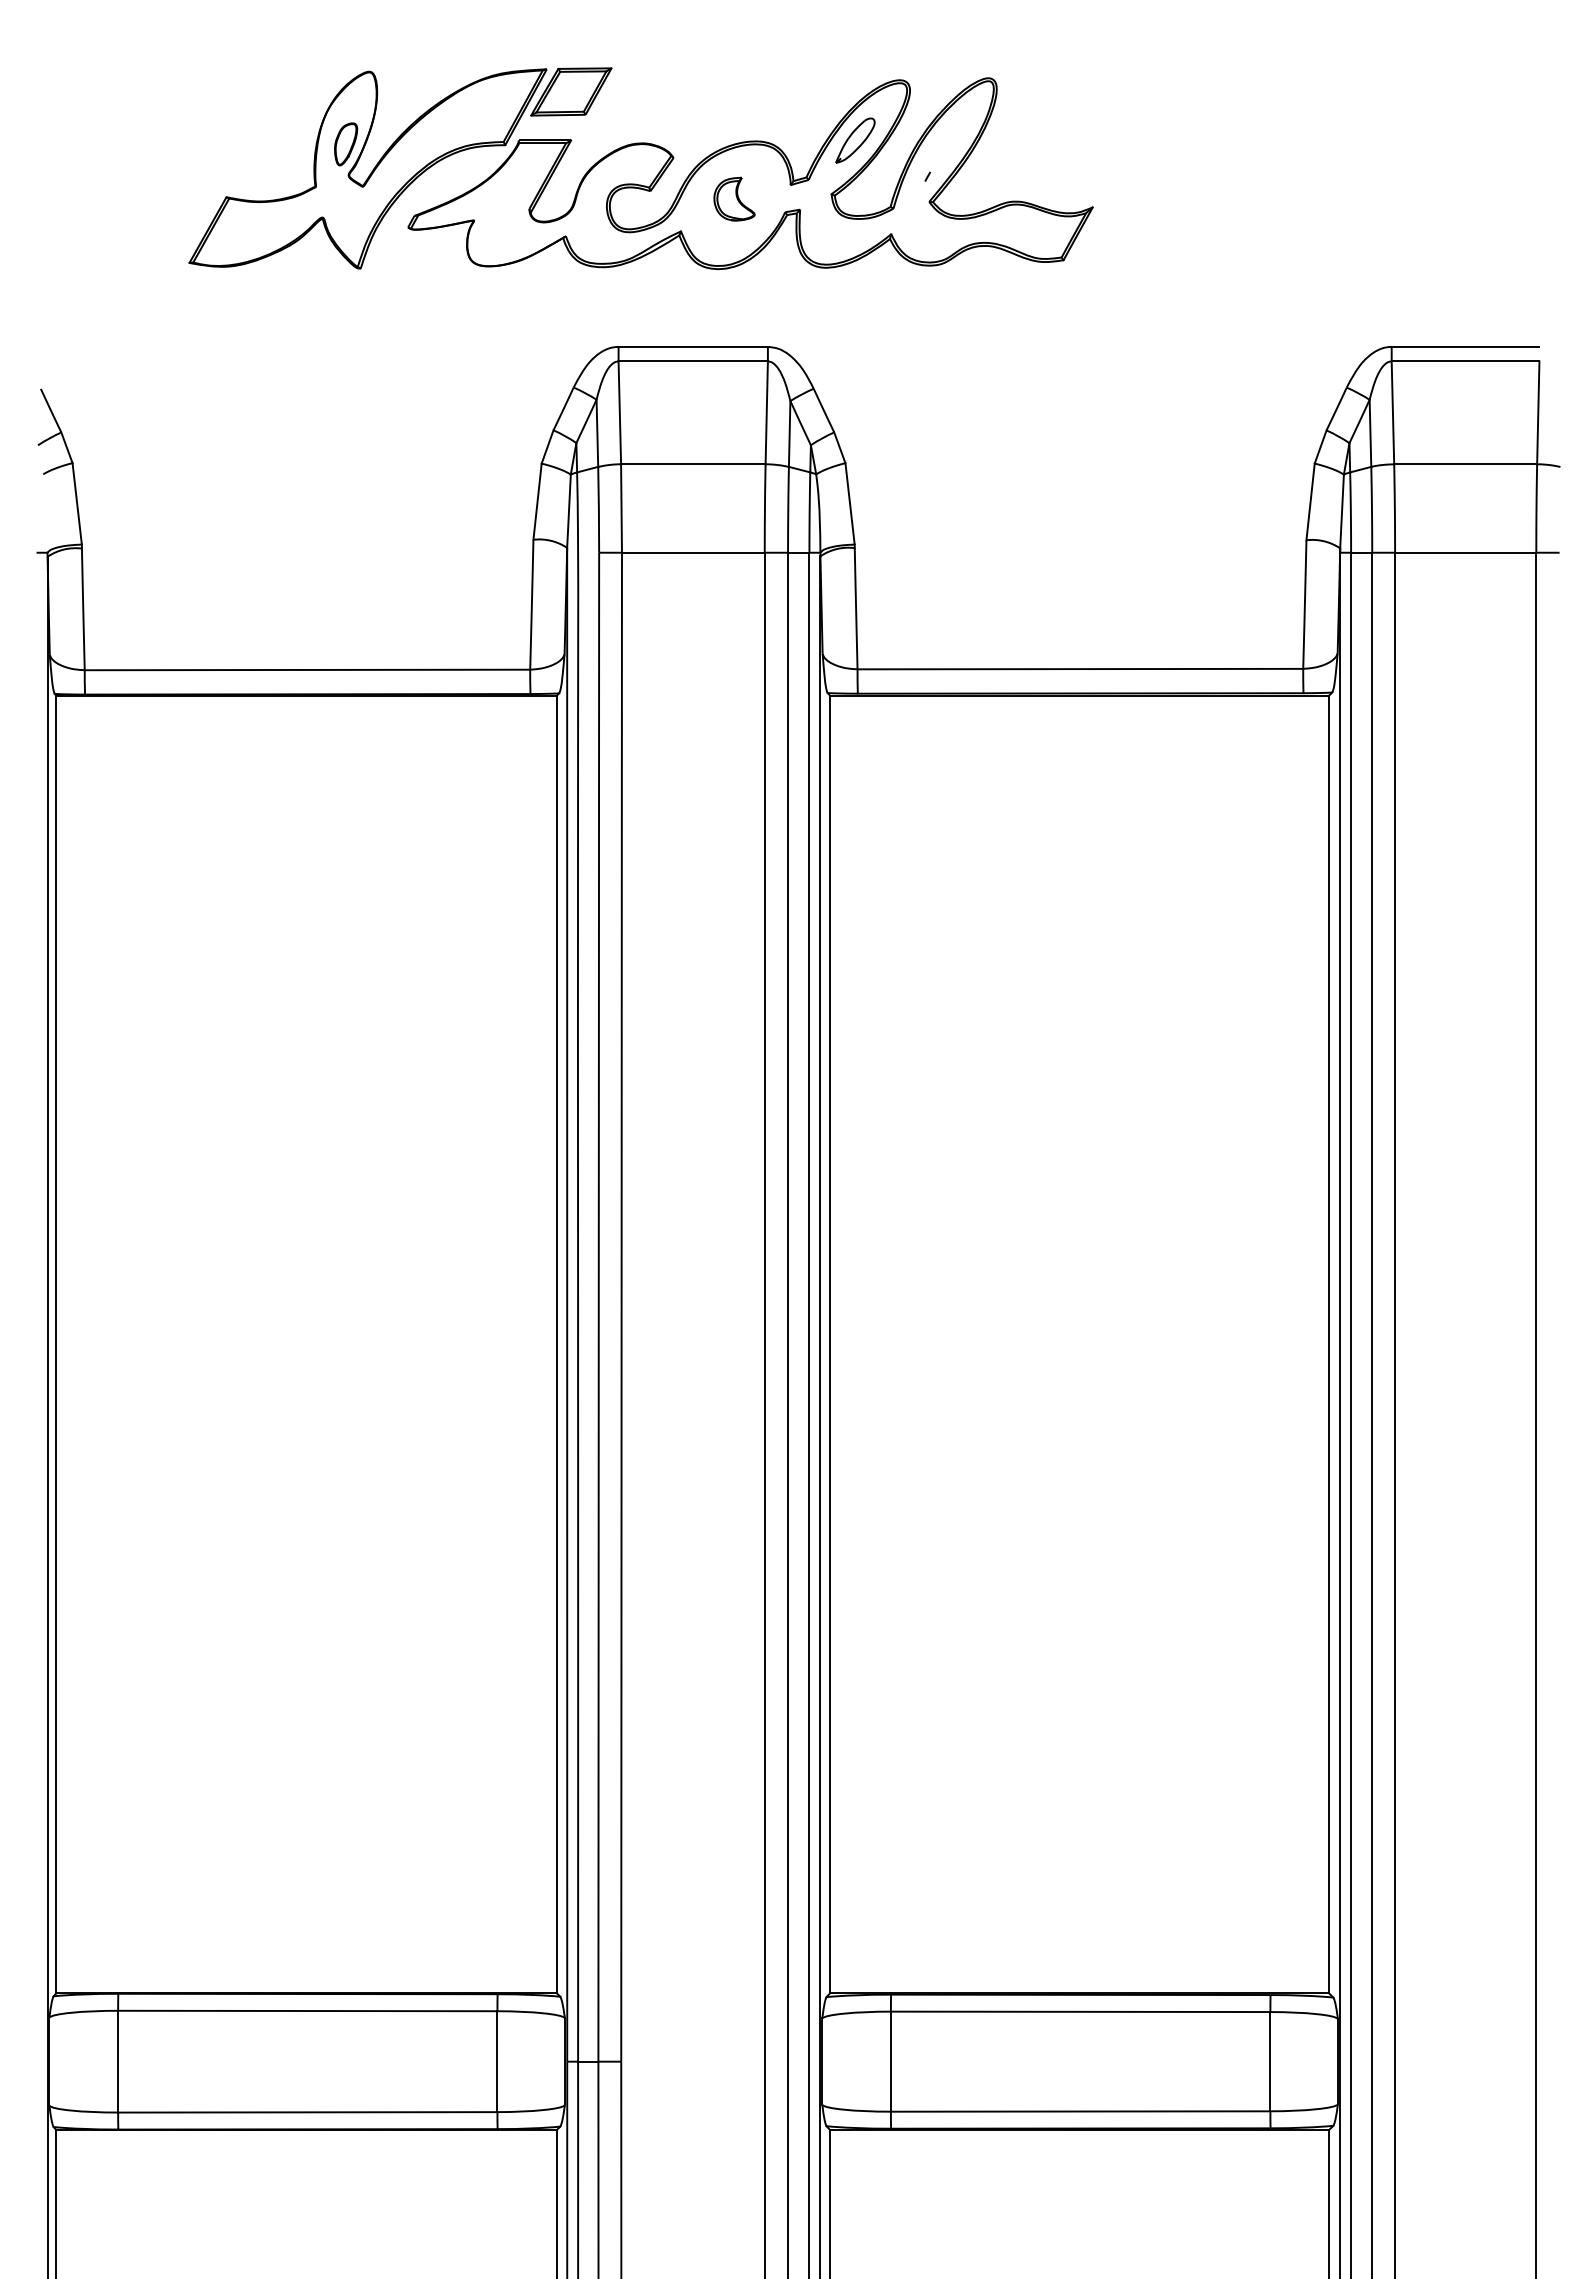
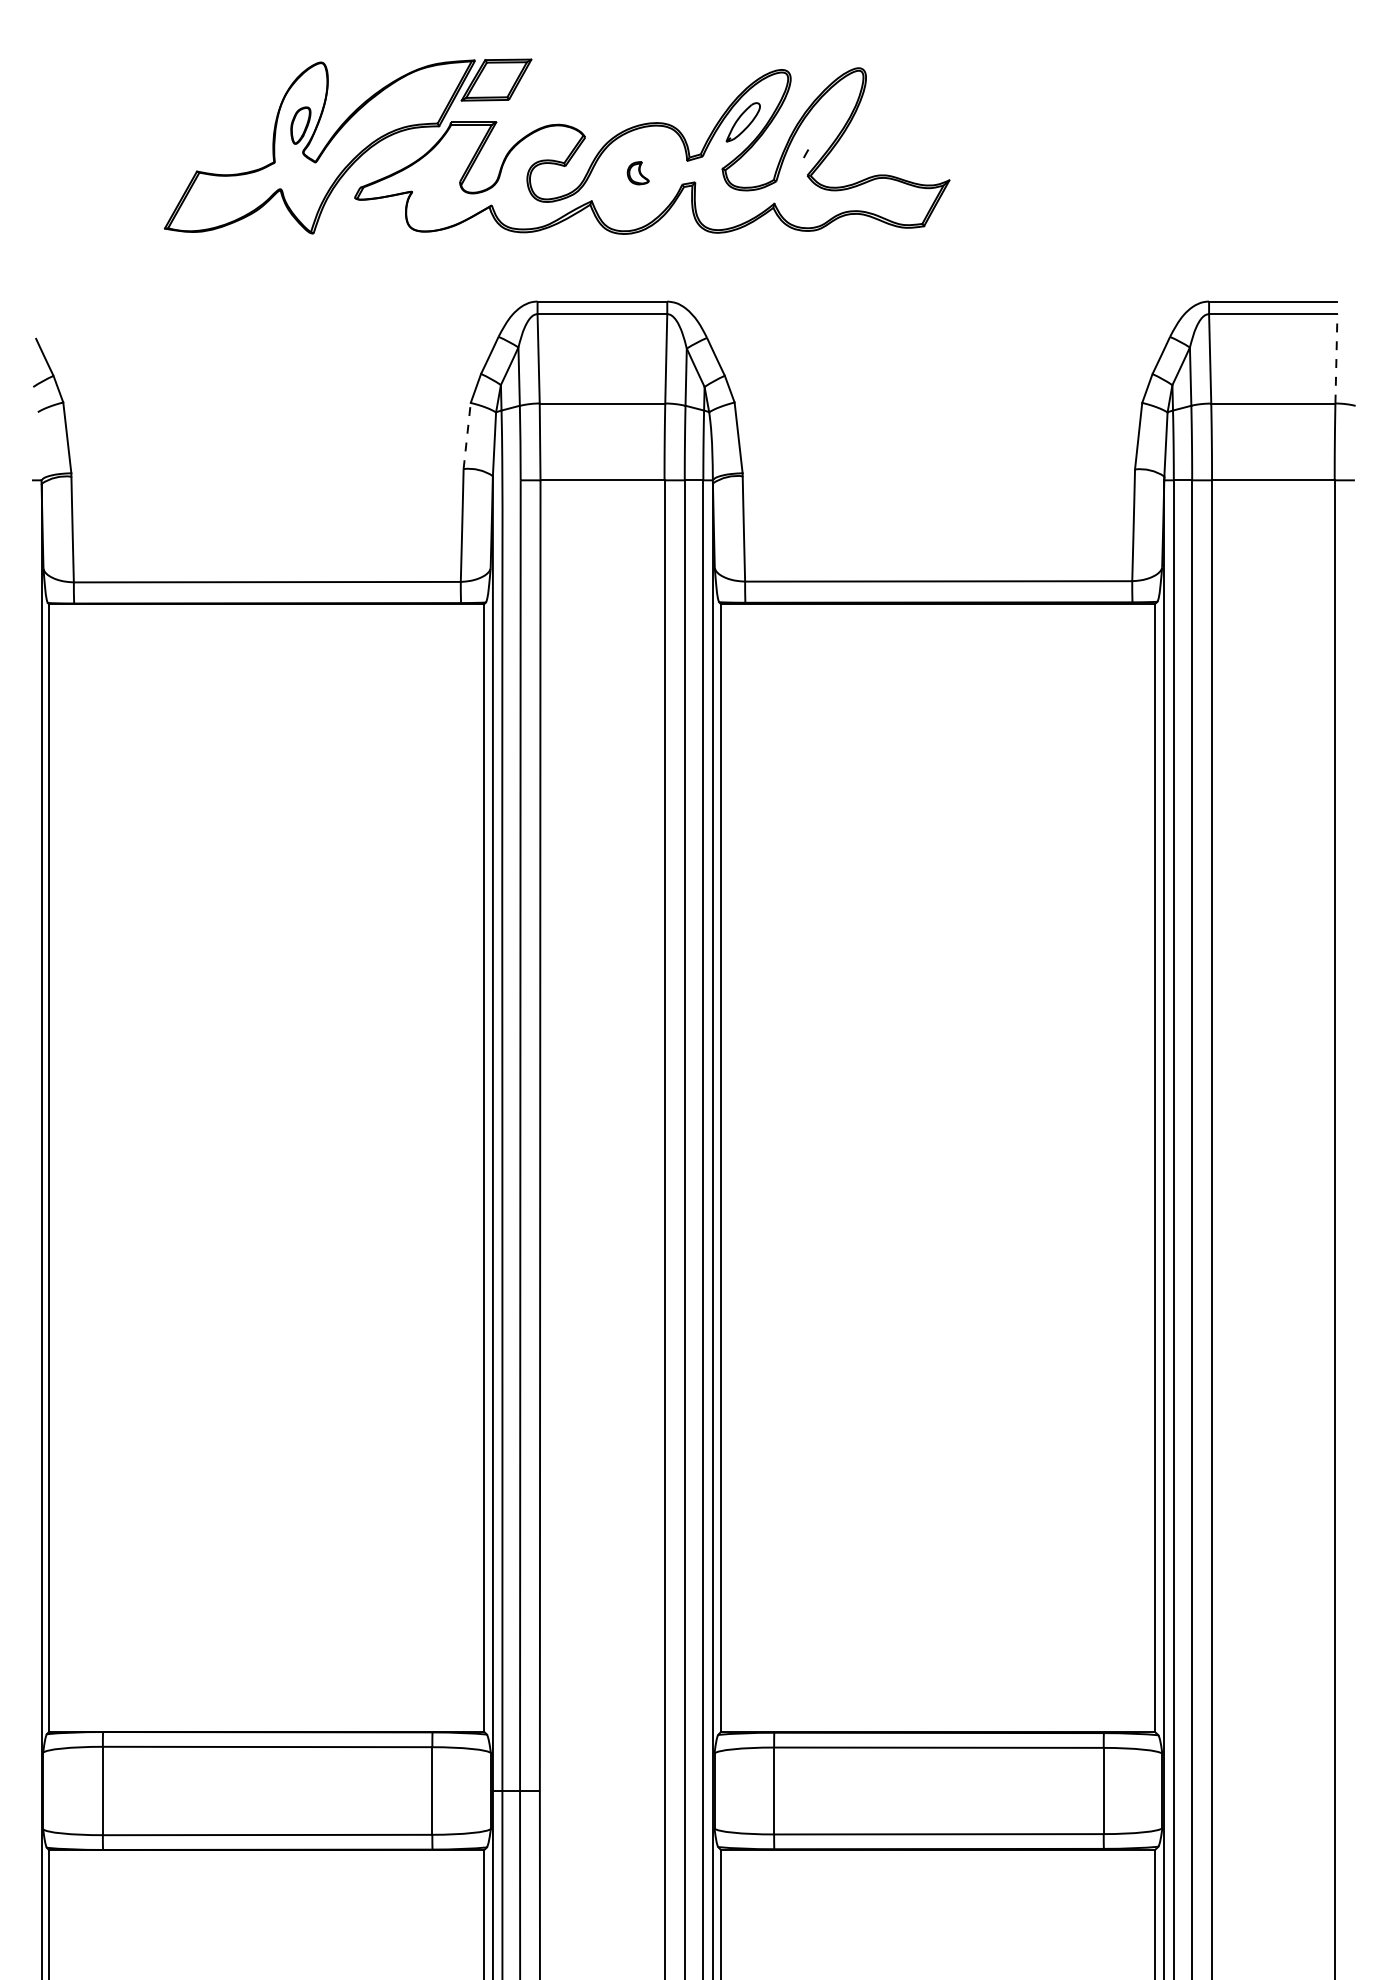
part: (734, 198) -> (638, 172), size x0.6
line: (1538, 412) -> (1336, 358), solid -> dashed
line: (537, 501) -> (467, 435), solid -> dashed

